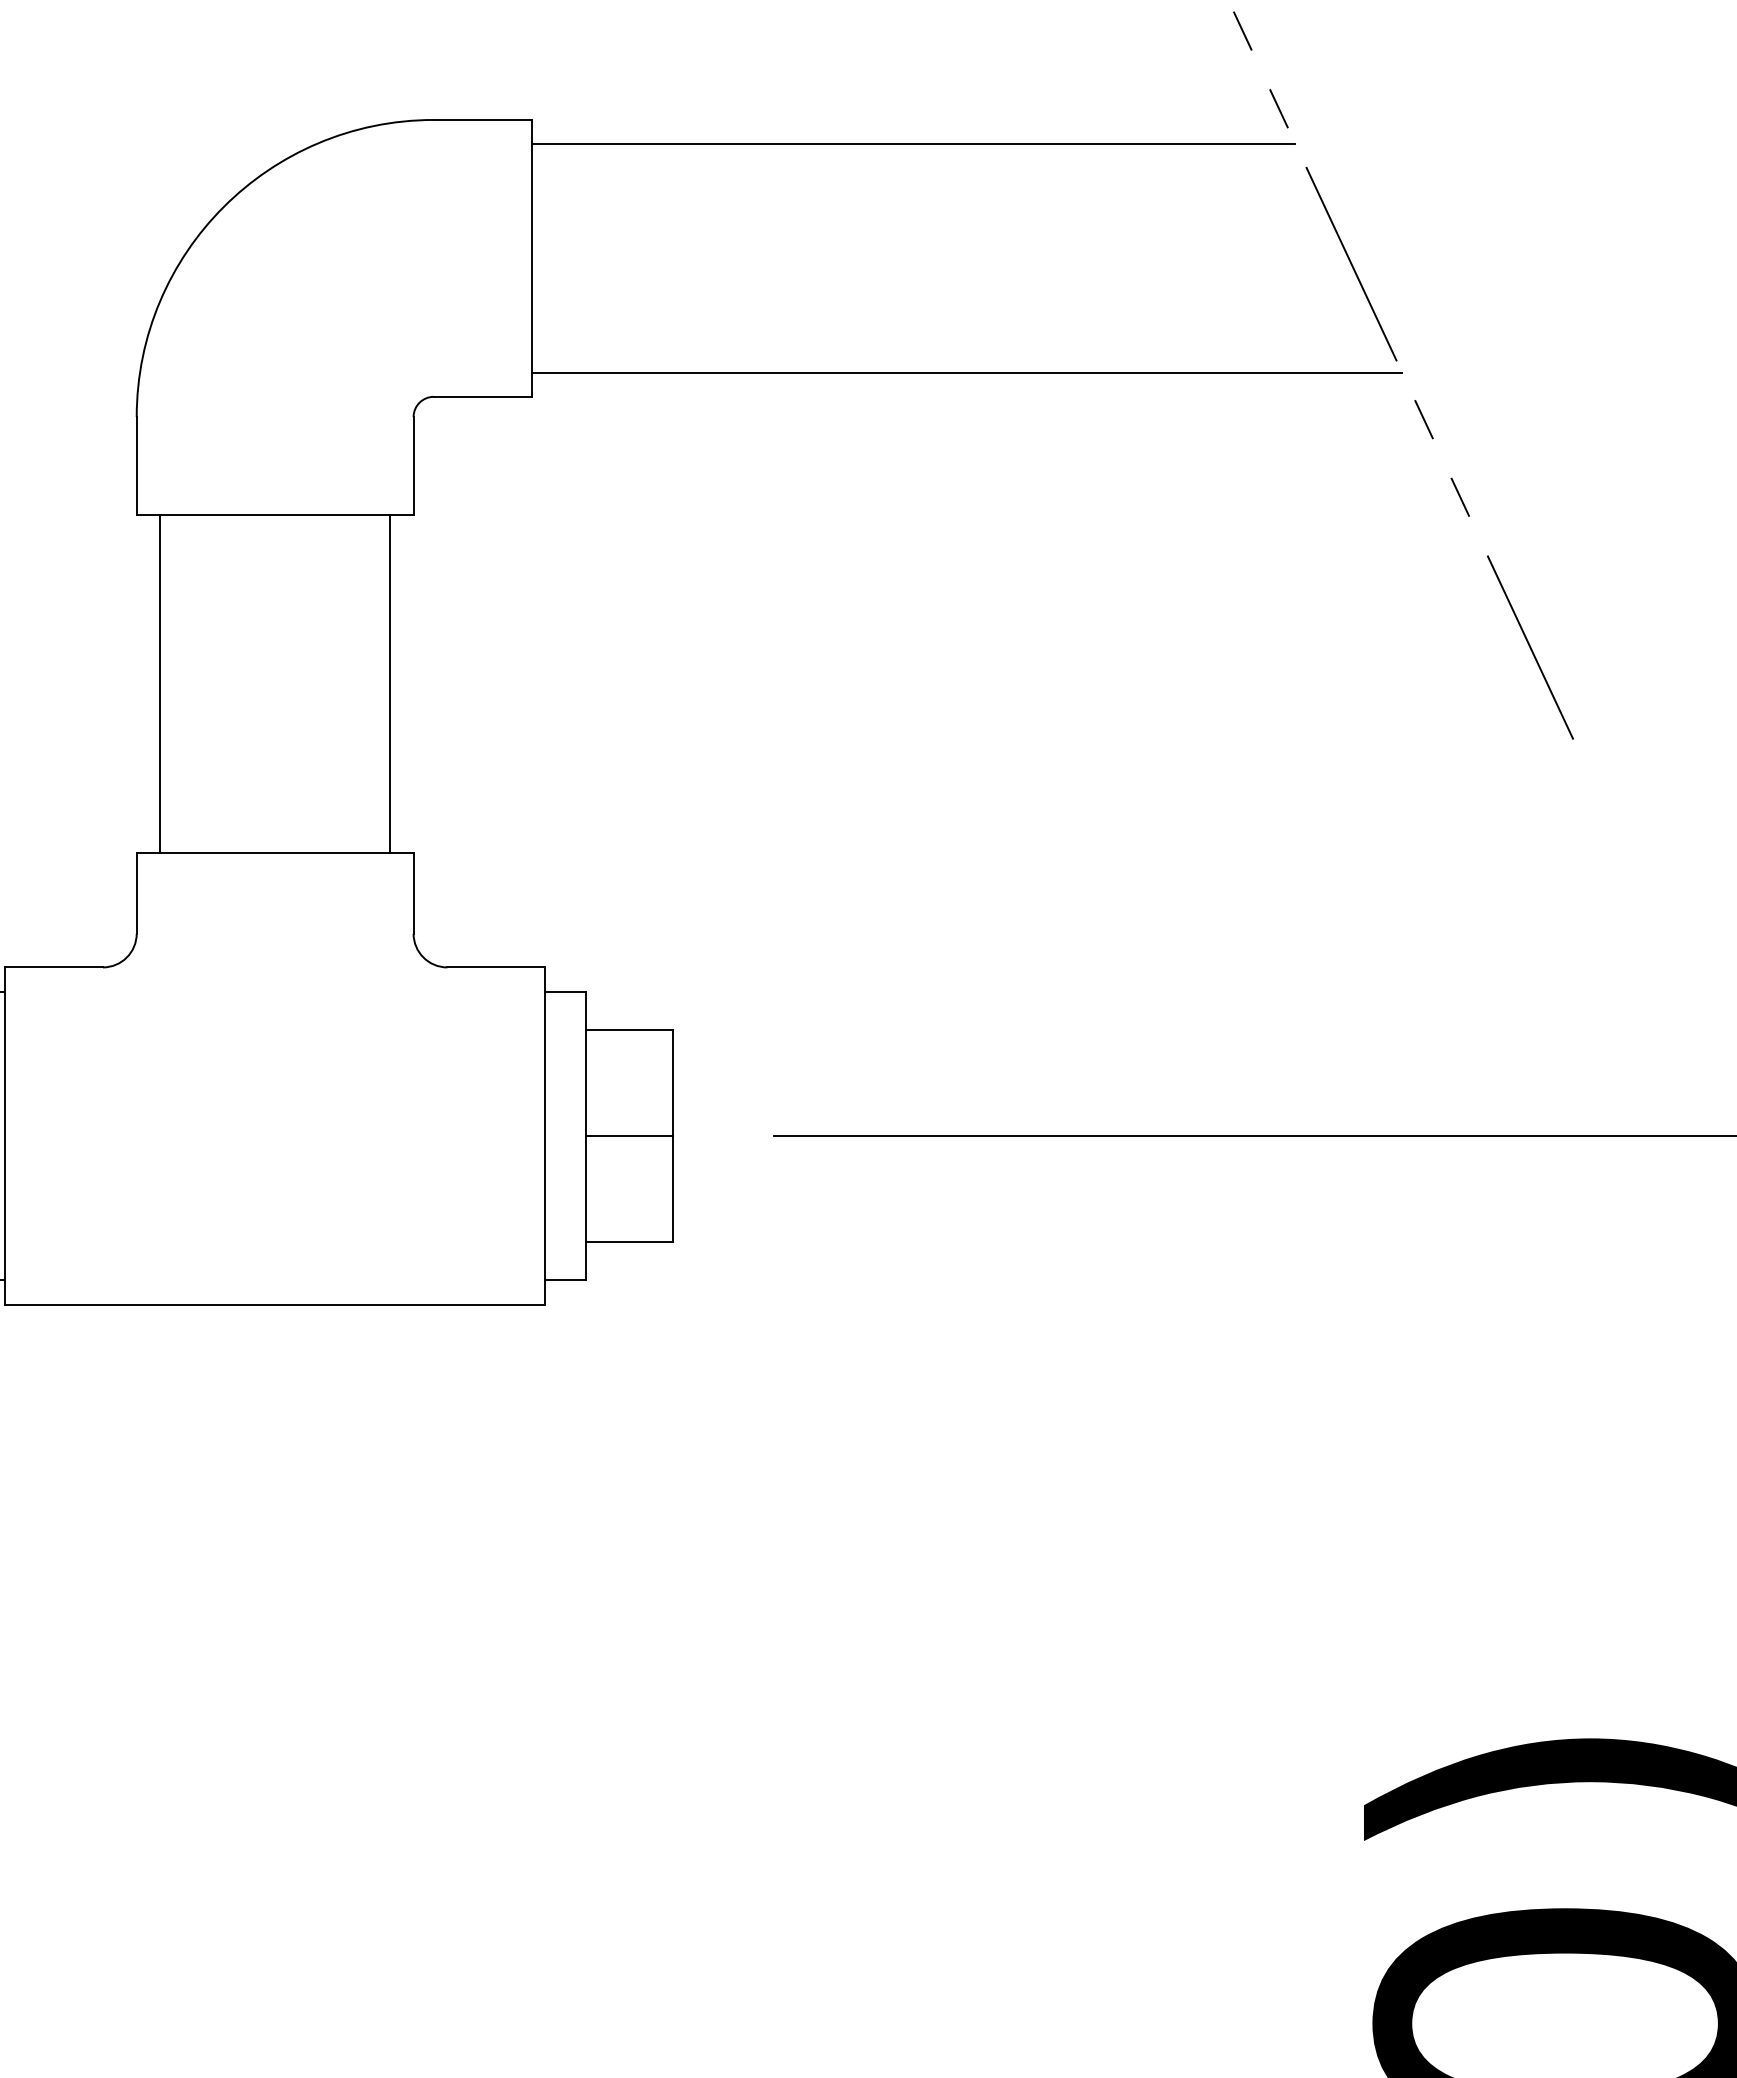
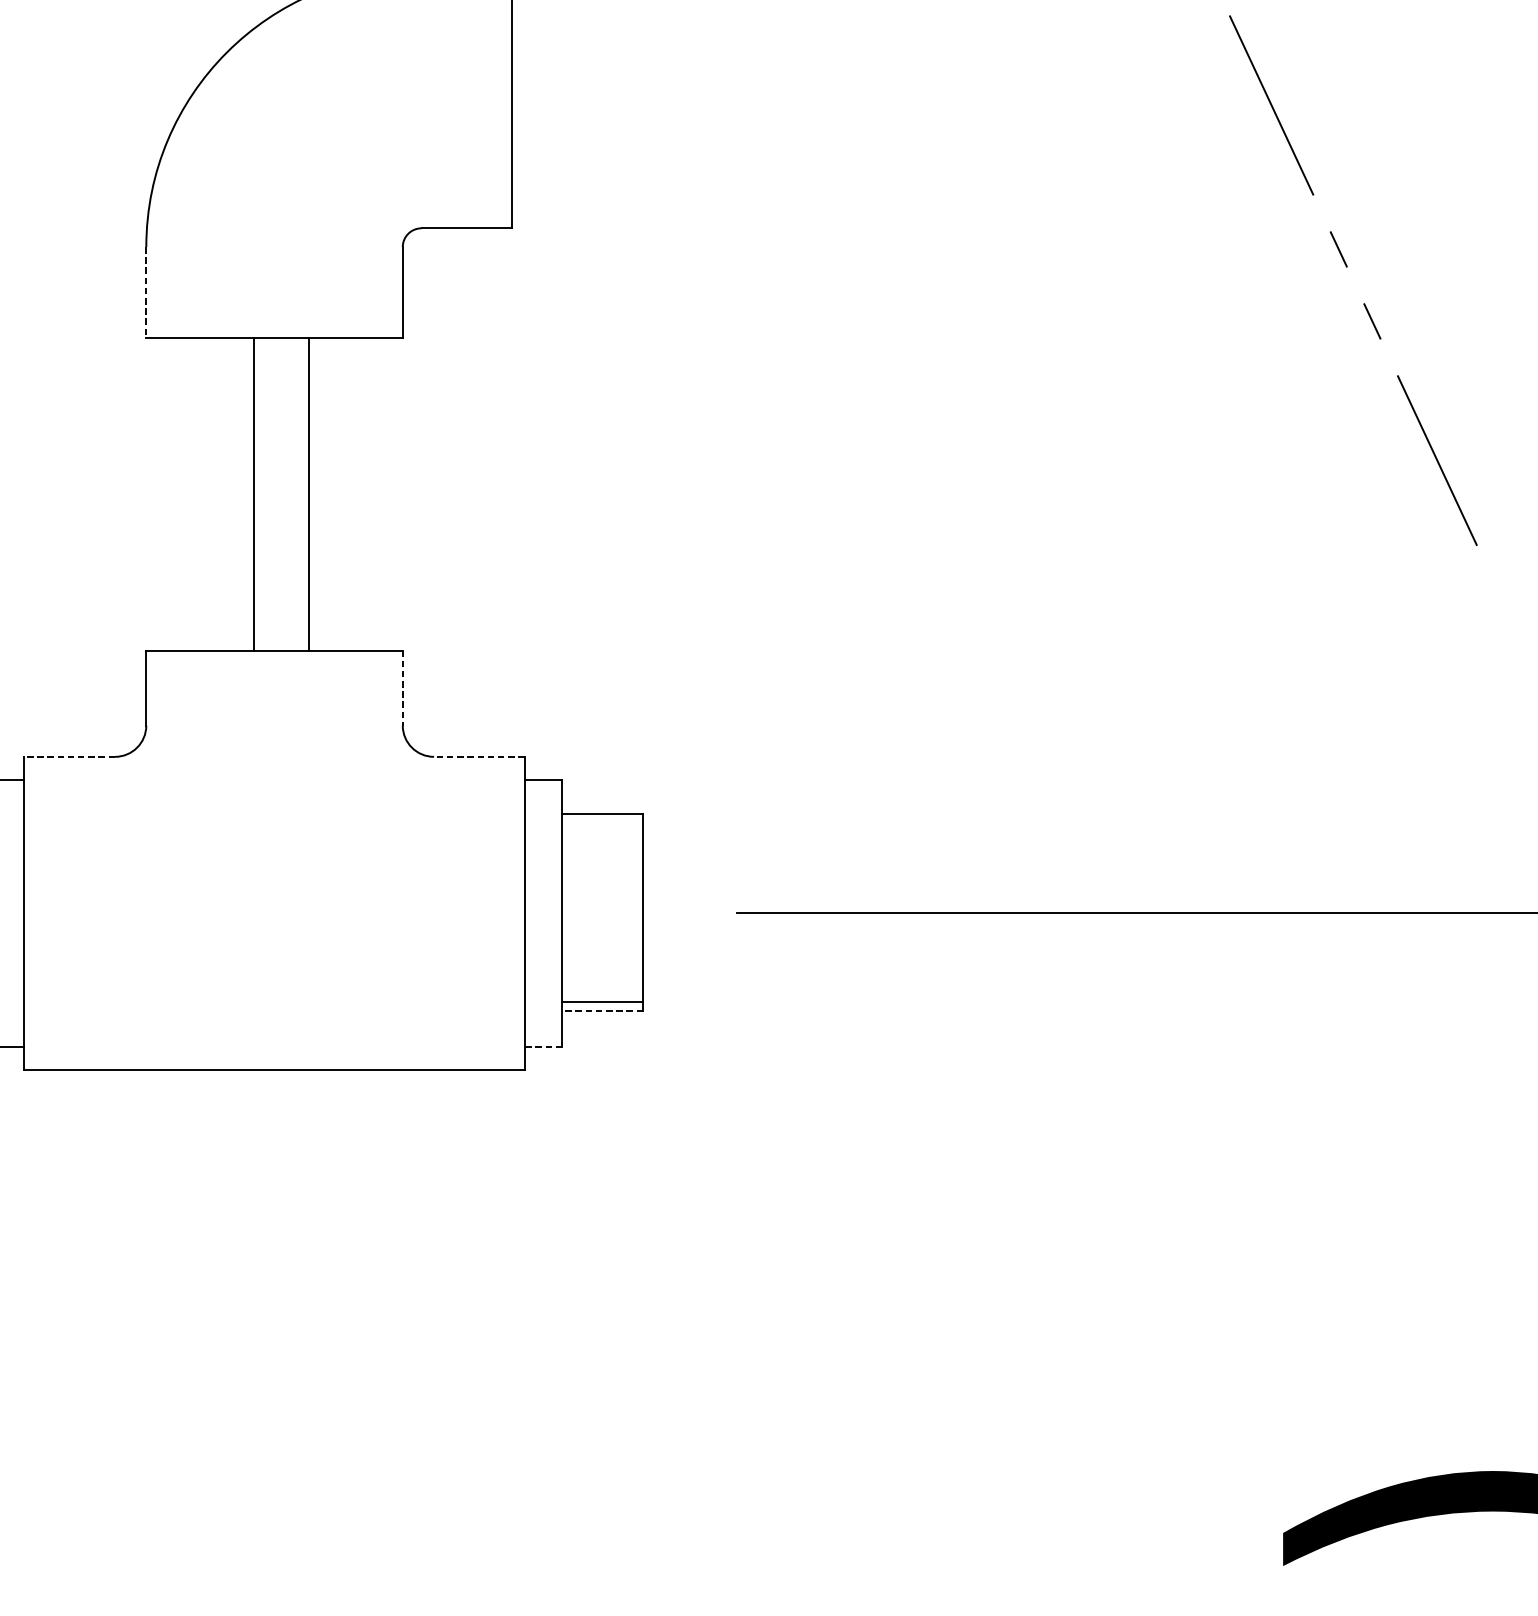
line: (966, 373) -> (914, 206), removed
line: (136, 466) -> (146, 292), solid -> dashed
line: (160, 683) -> (254, 493), moved
line: (389, 683) -> (308, 493), moved
line: (413, 893) -> (402, 688), solid -> dashed
line: (54, 967) -> (70, 756), solid -> dashed
line: (496, 967) -> (479, 756), solid -> dashed
line: (629, 1136) -> (602, 1002), moved
line: (629, 1241) -> (602, 1010), solid -> dashed
line: (565, 1280) -> (543, 1046), solid -> dashed

